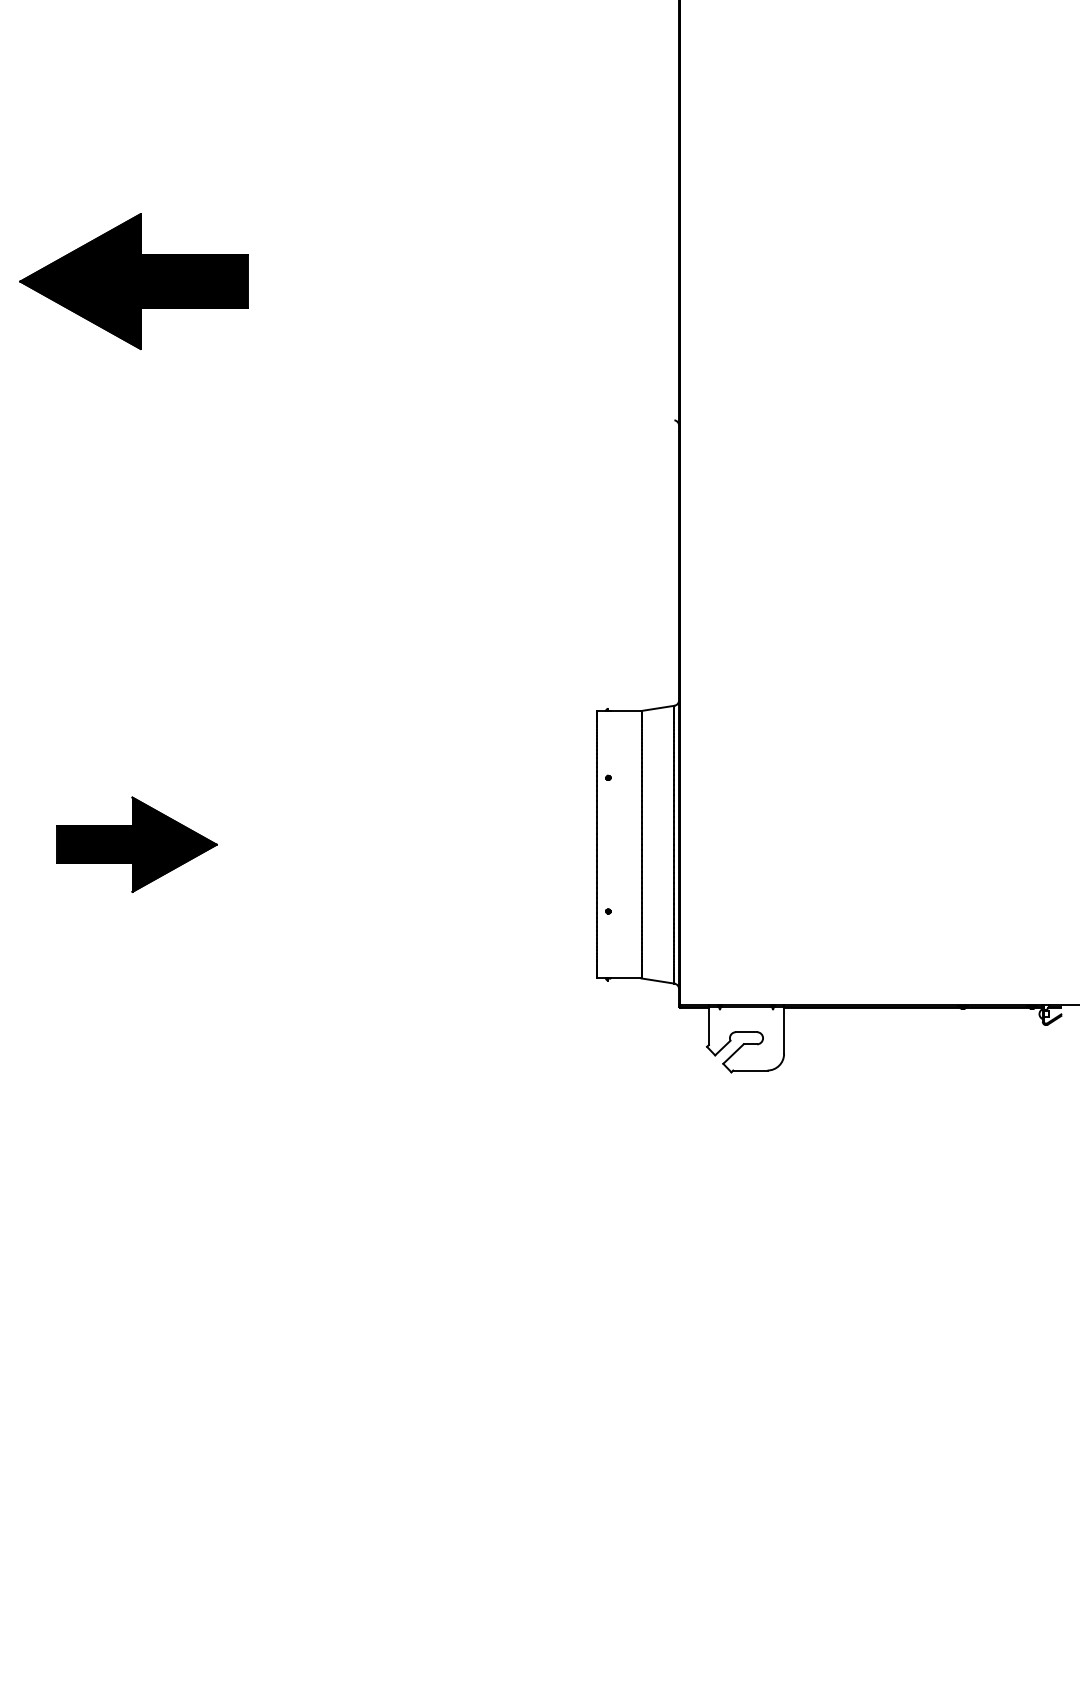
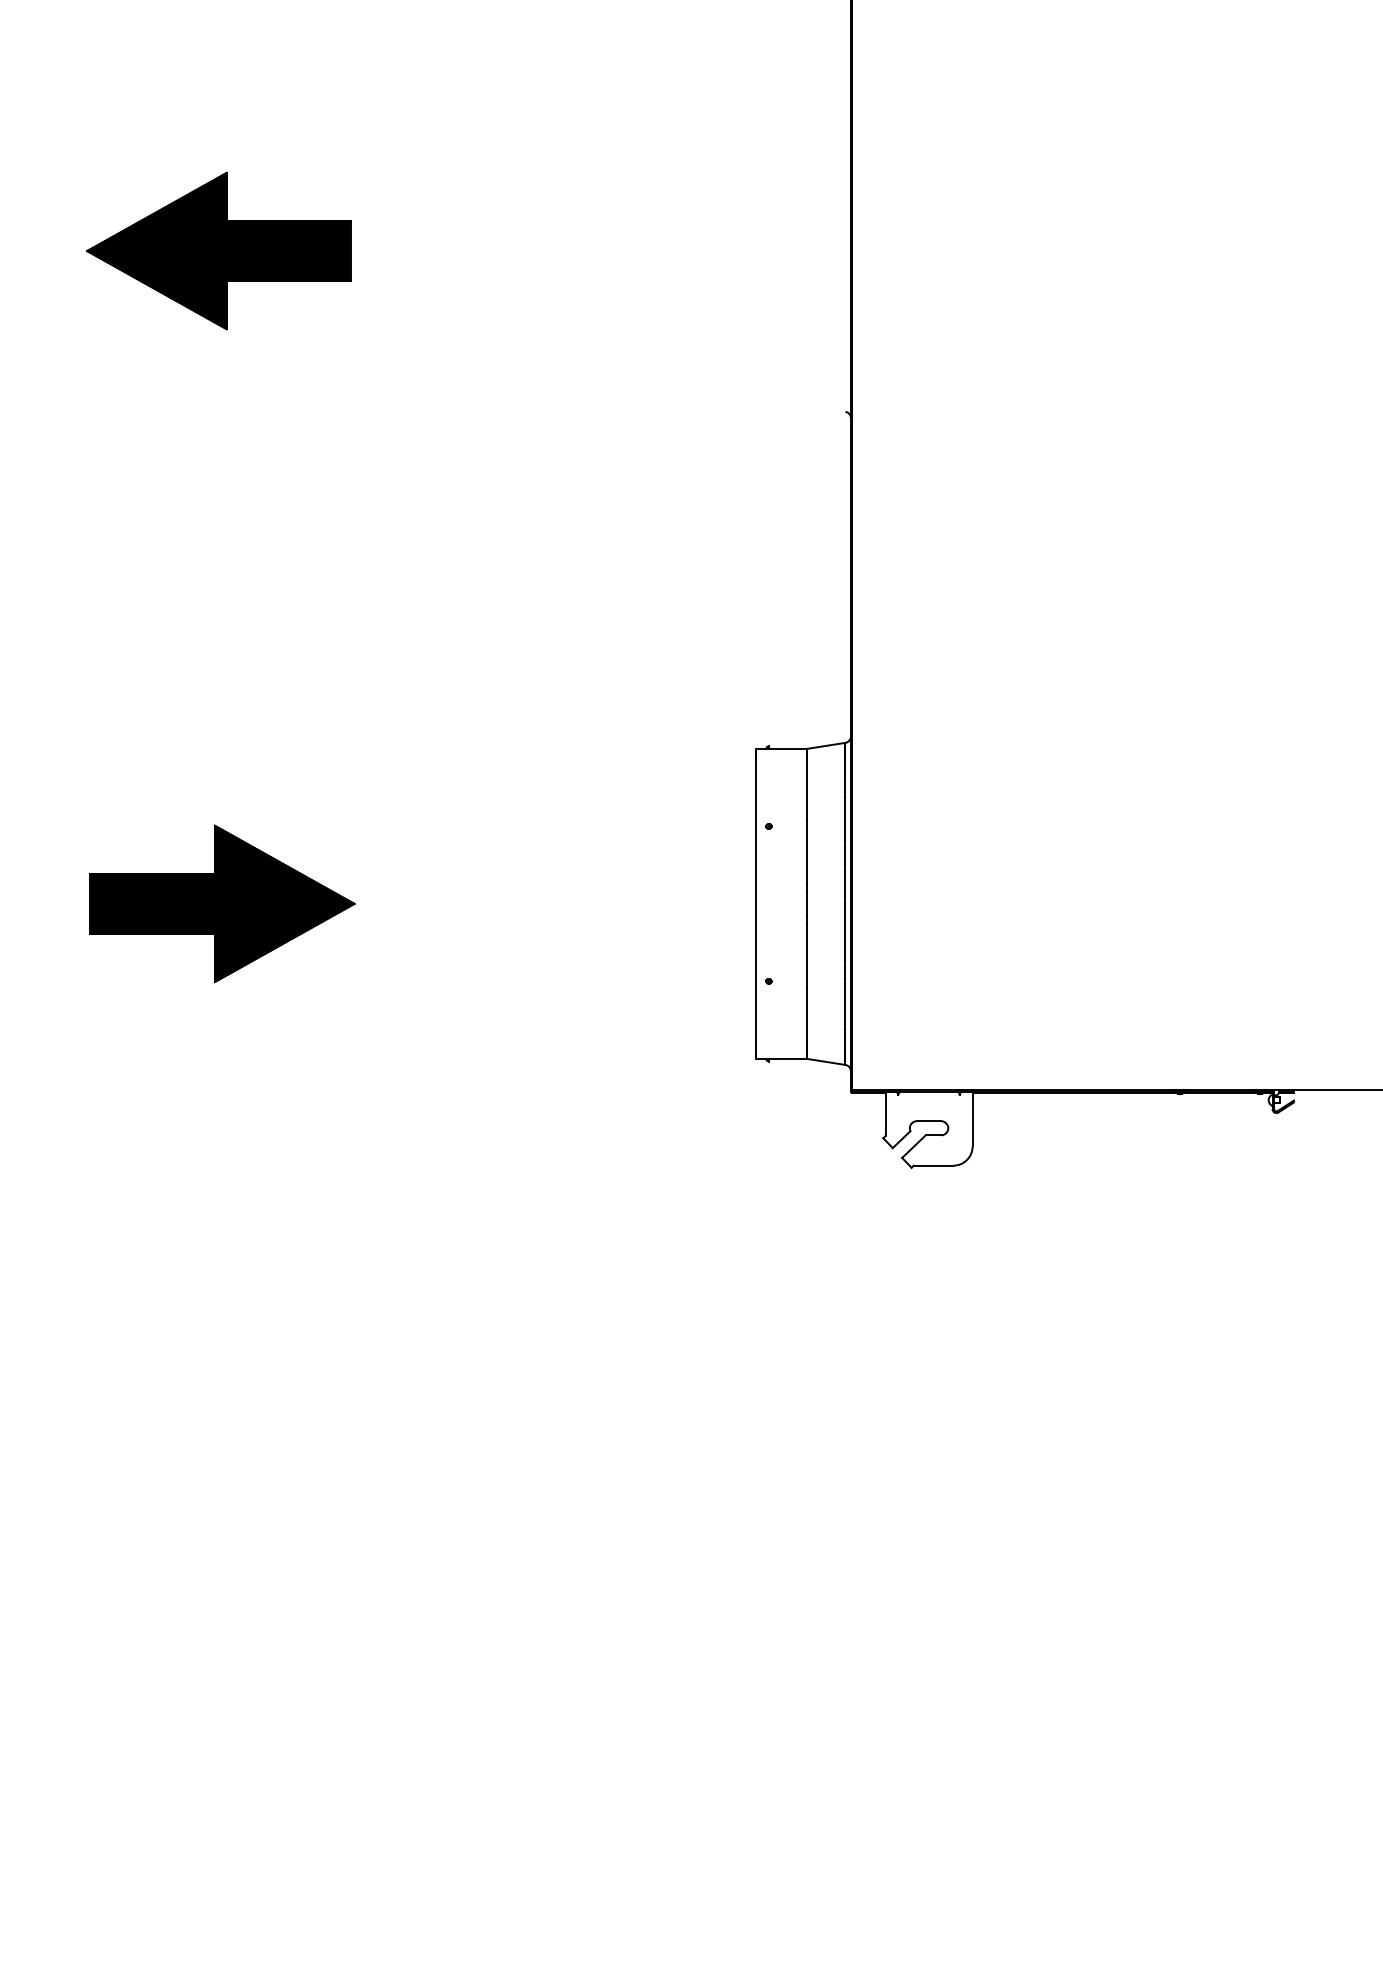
part: (137, 844) -> (222, 903), size x1.43

